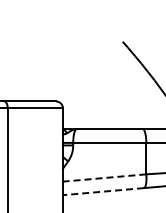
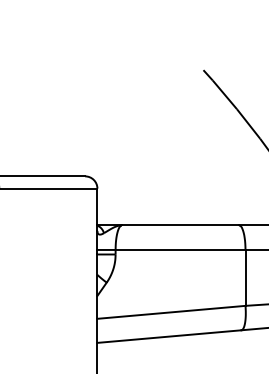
line: (104, 178) -> (171, 313), dashed -> solid
line: (103, 191) -> (169, 336), dashed -> solid

